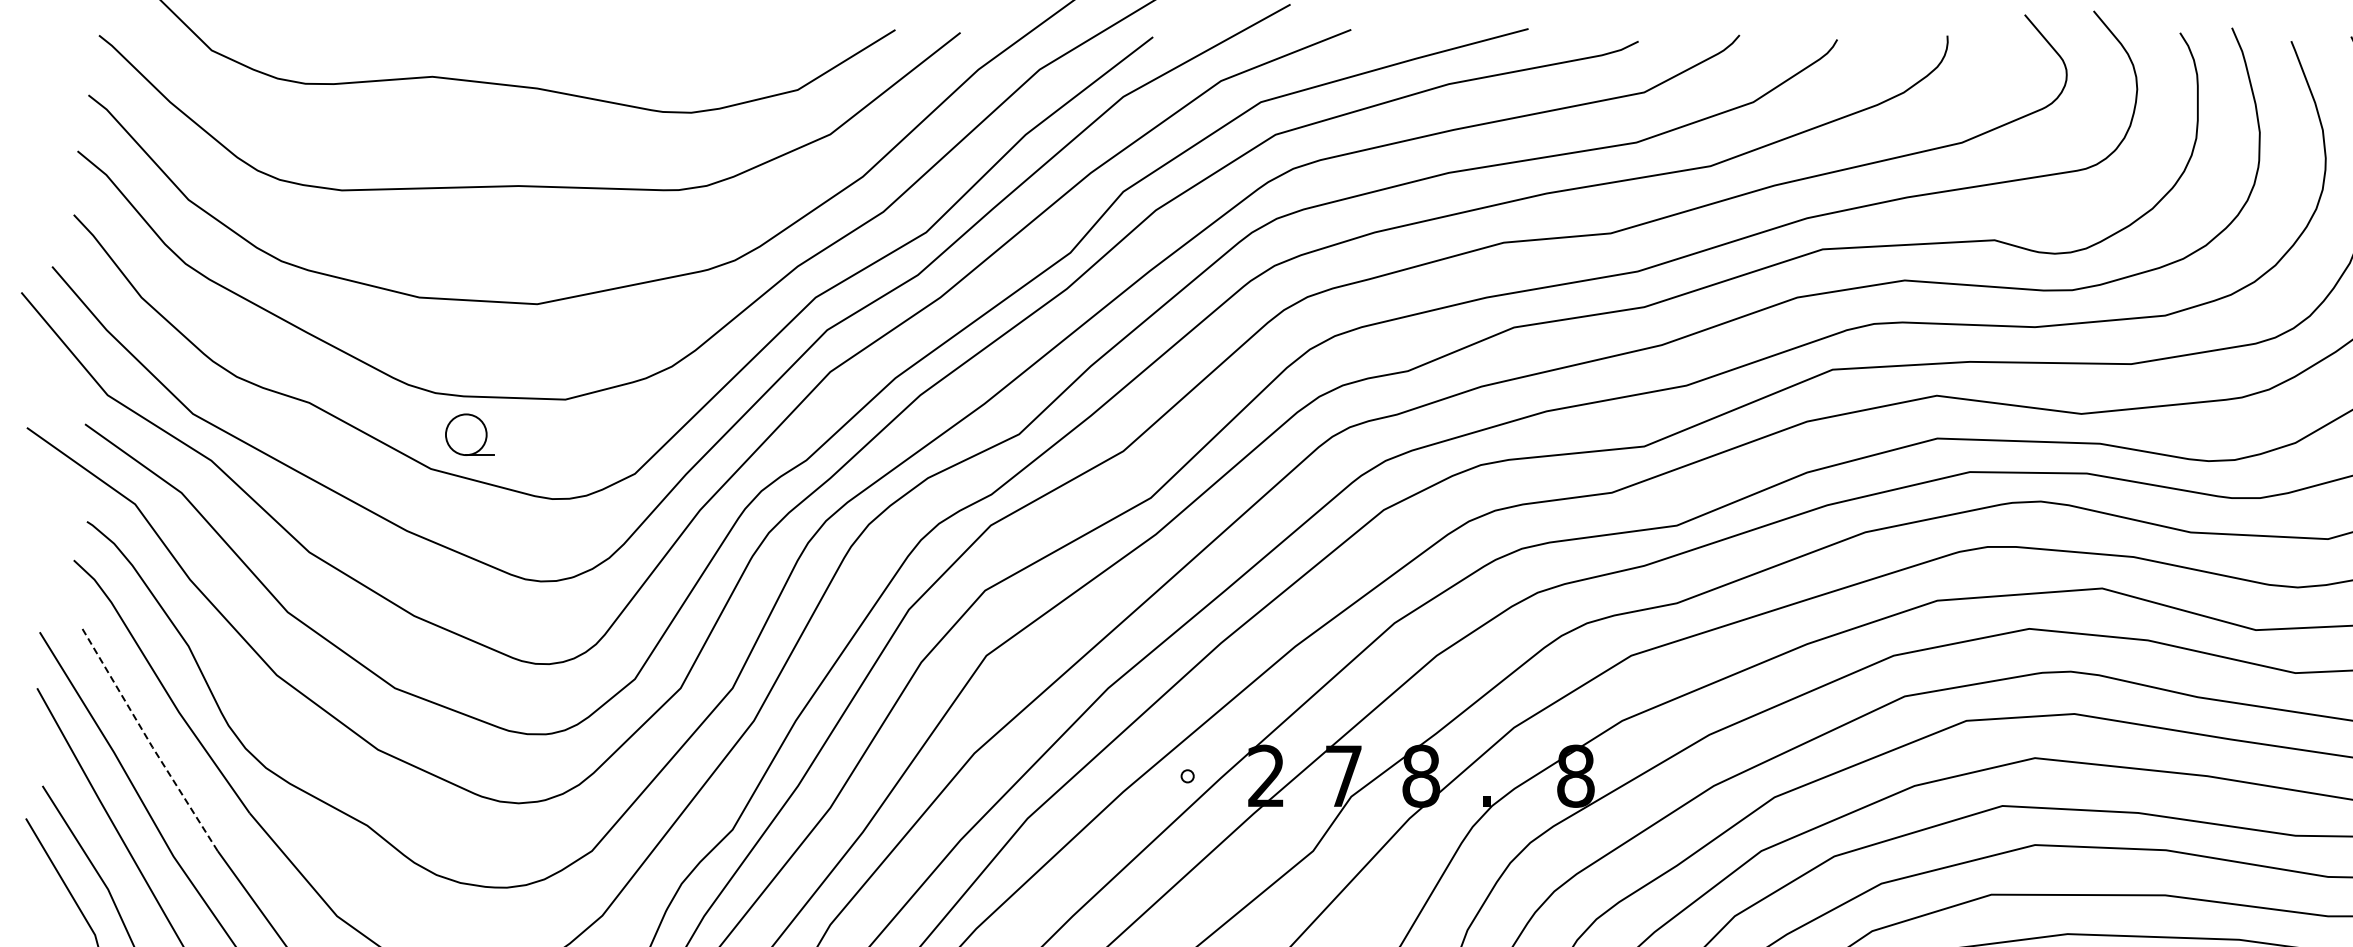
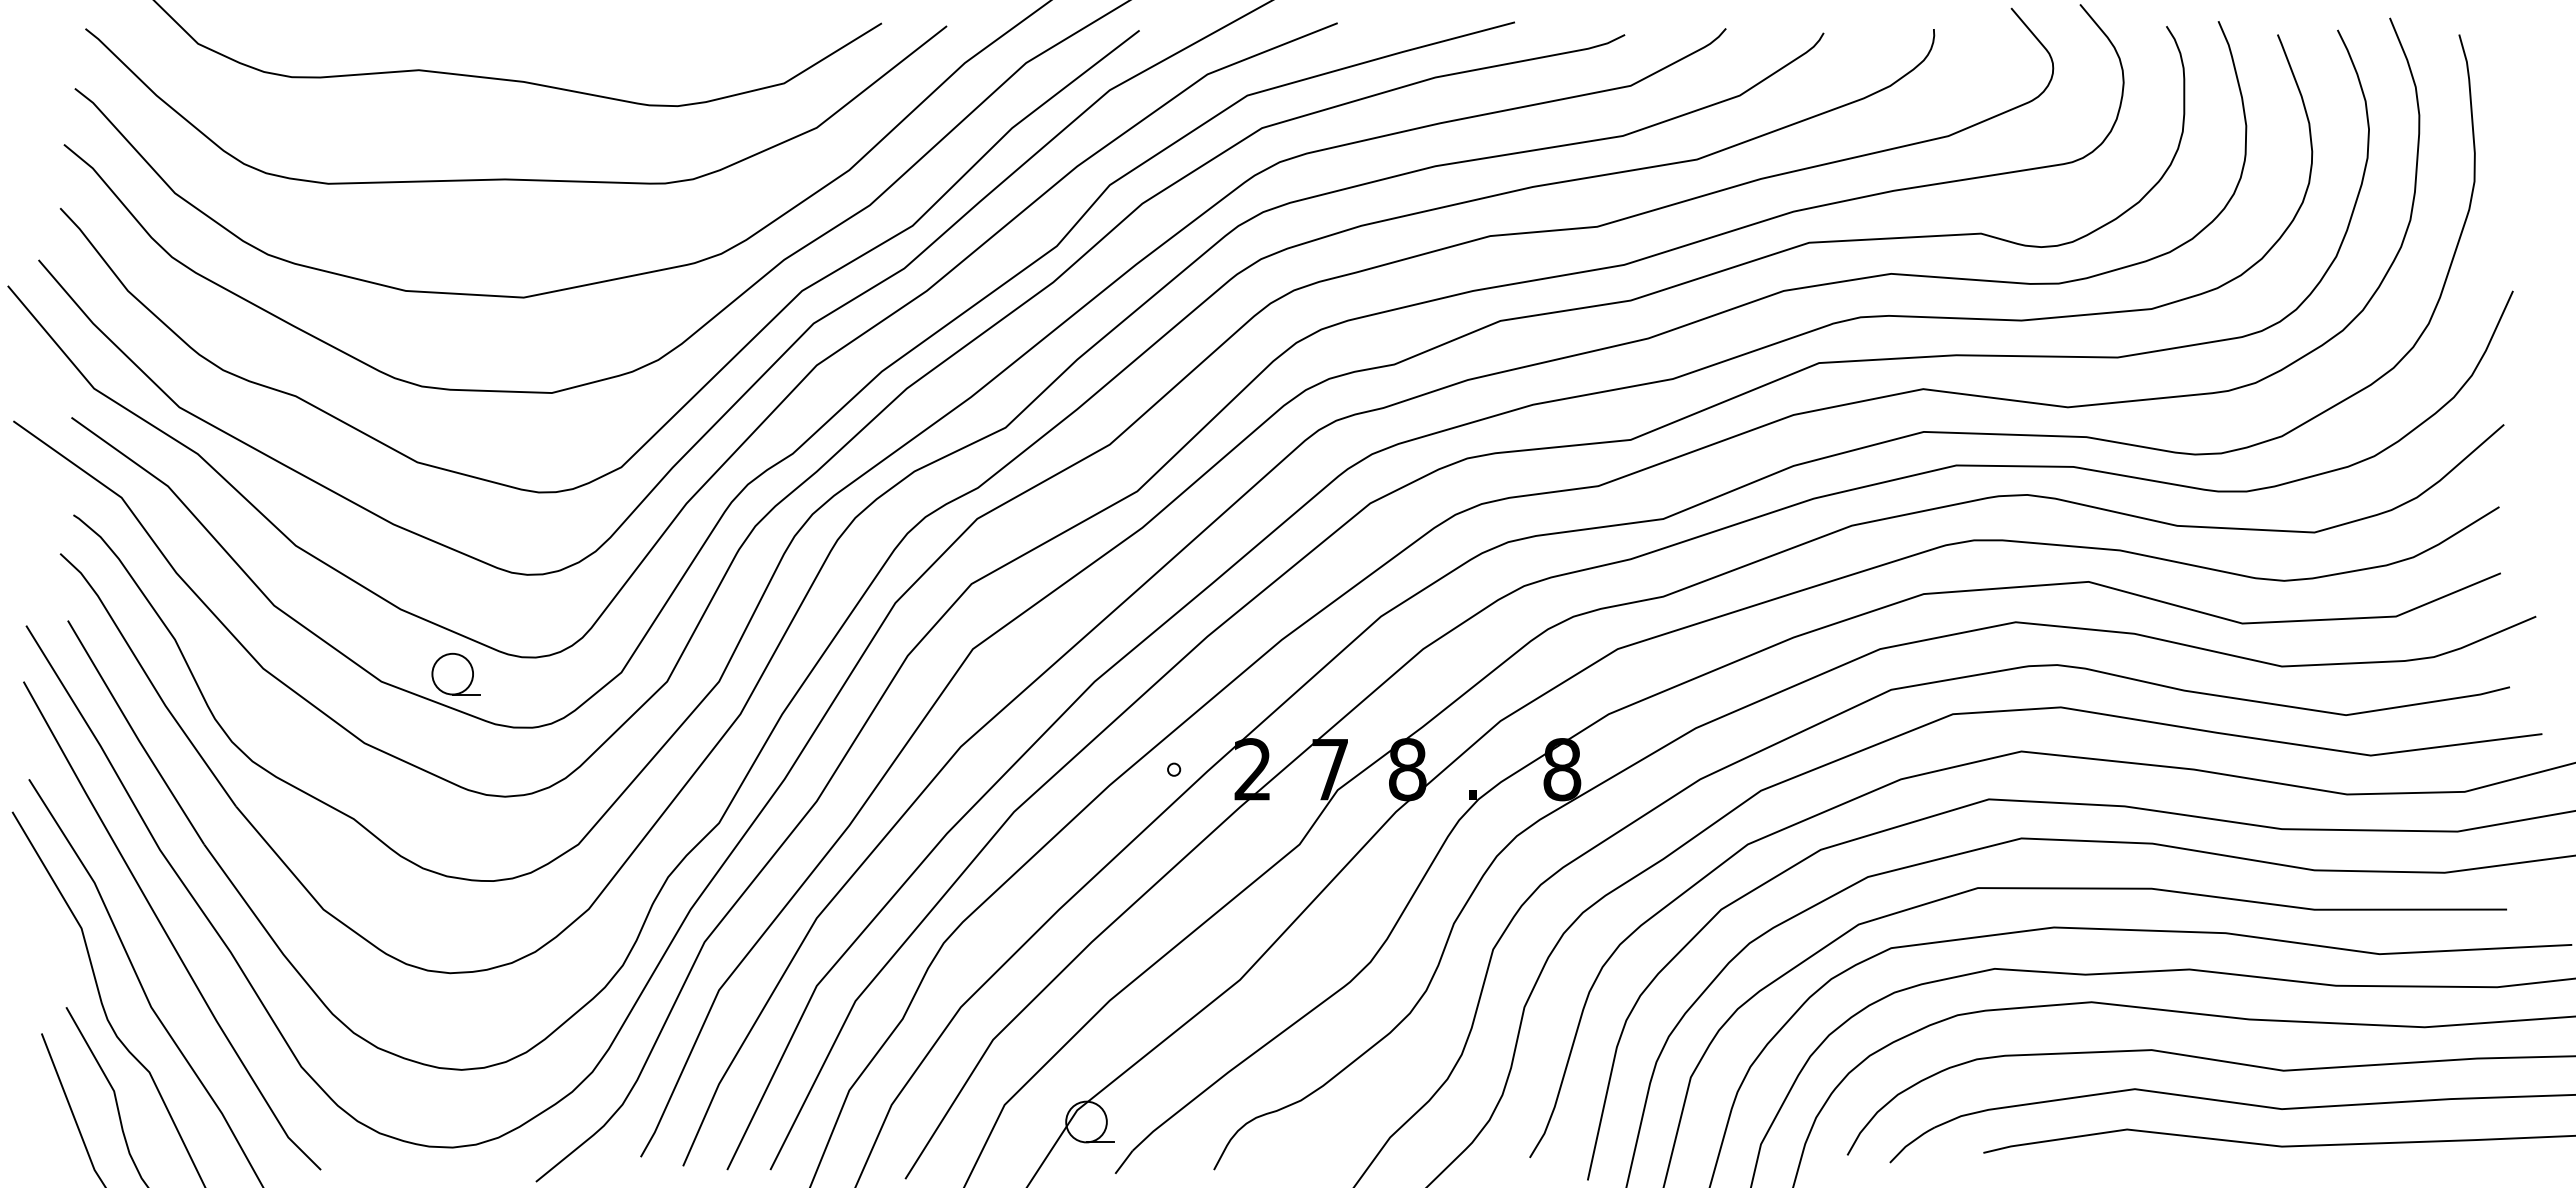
part: (469, 434) -> (455, 673), moved
line: (148, 740) -> (134, 733), dashed -> solid

